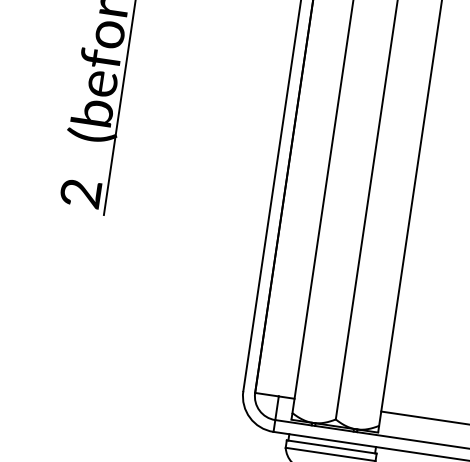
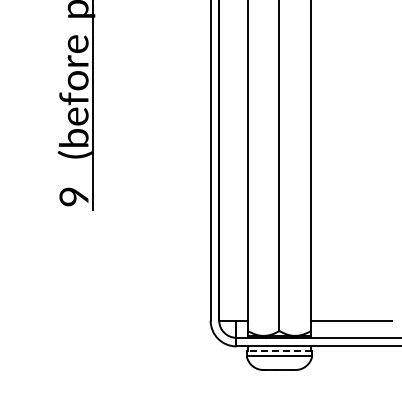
text: (81, 193) -> (74, 196), 2 -> 9
line: (331, 447) -> (279, 351), solid -> dashed

